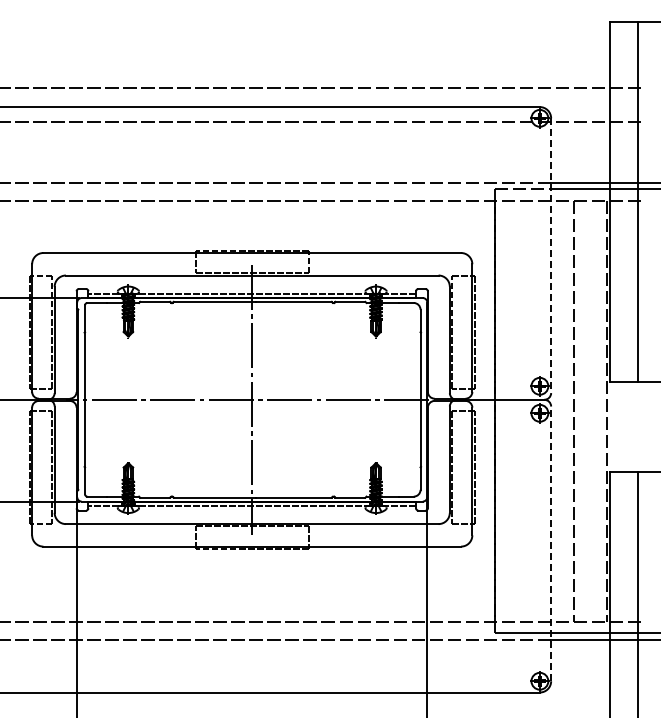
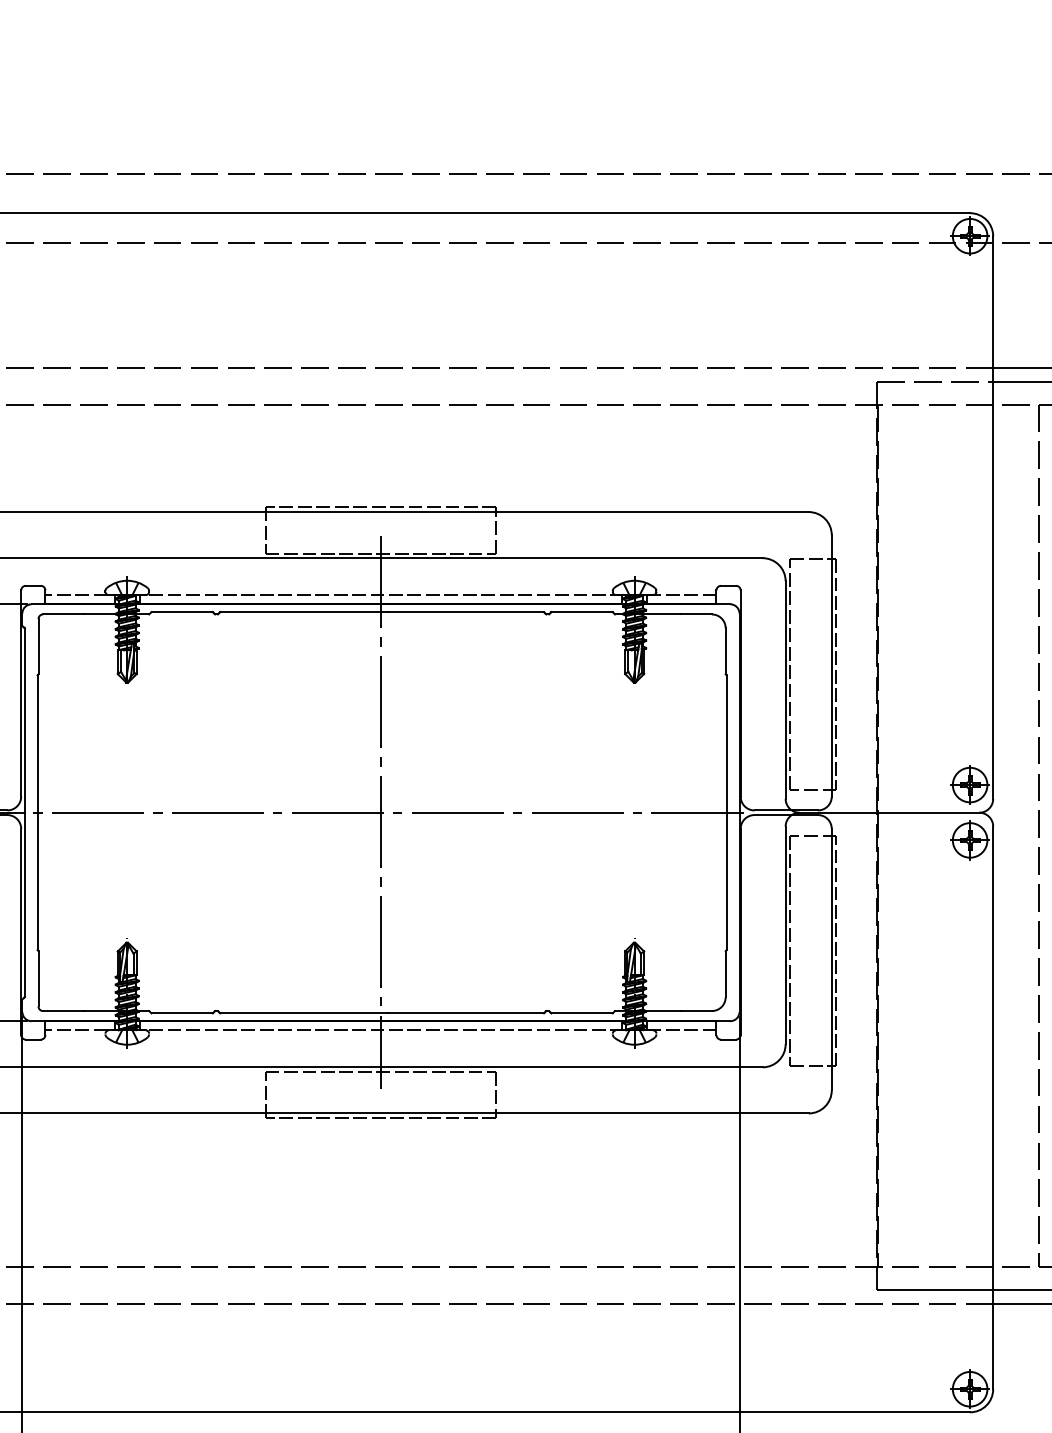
line: (551, 256) -> (993, 519), dashed -> solid
line: (551, 543) -> (993, 1107), dashed -> solid

